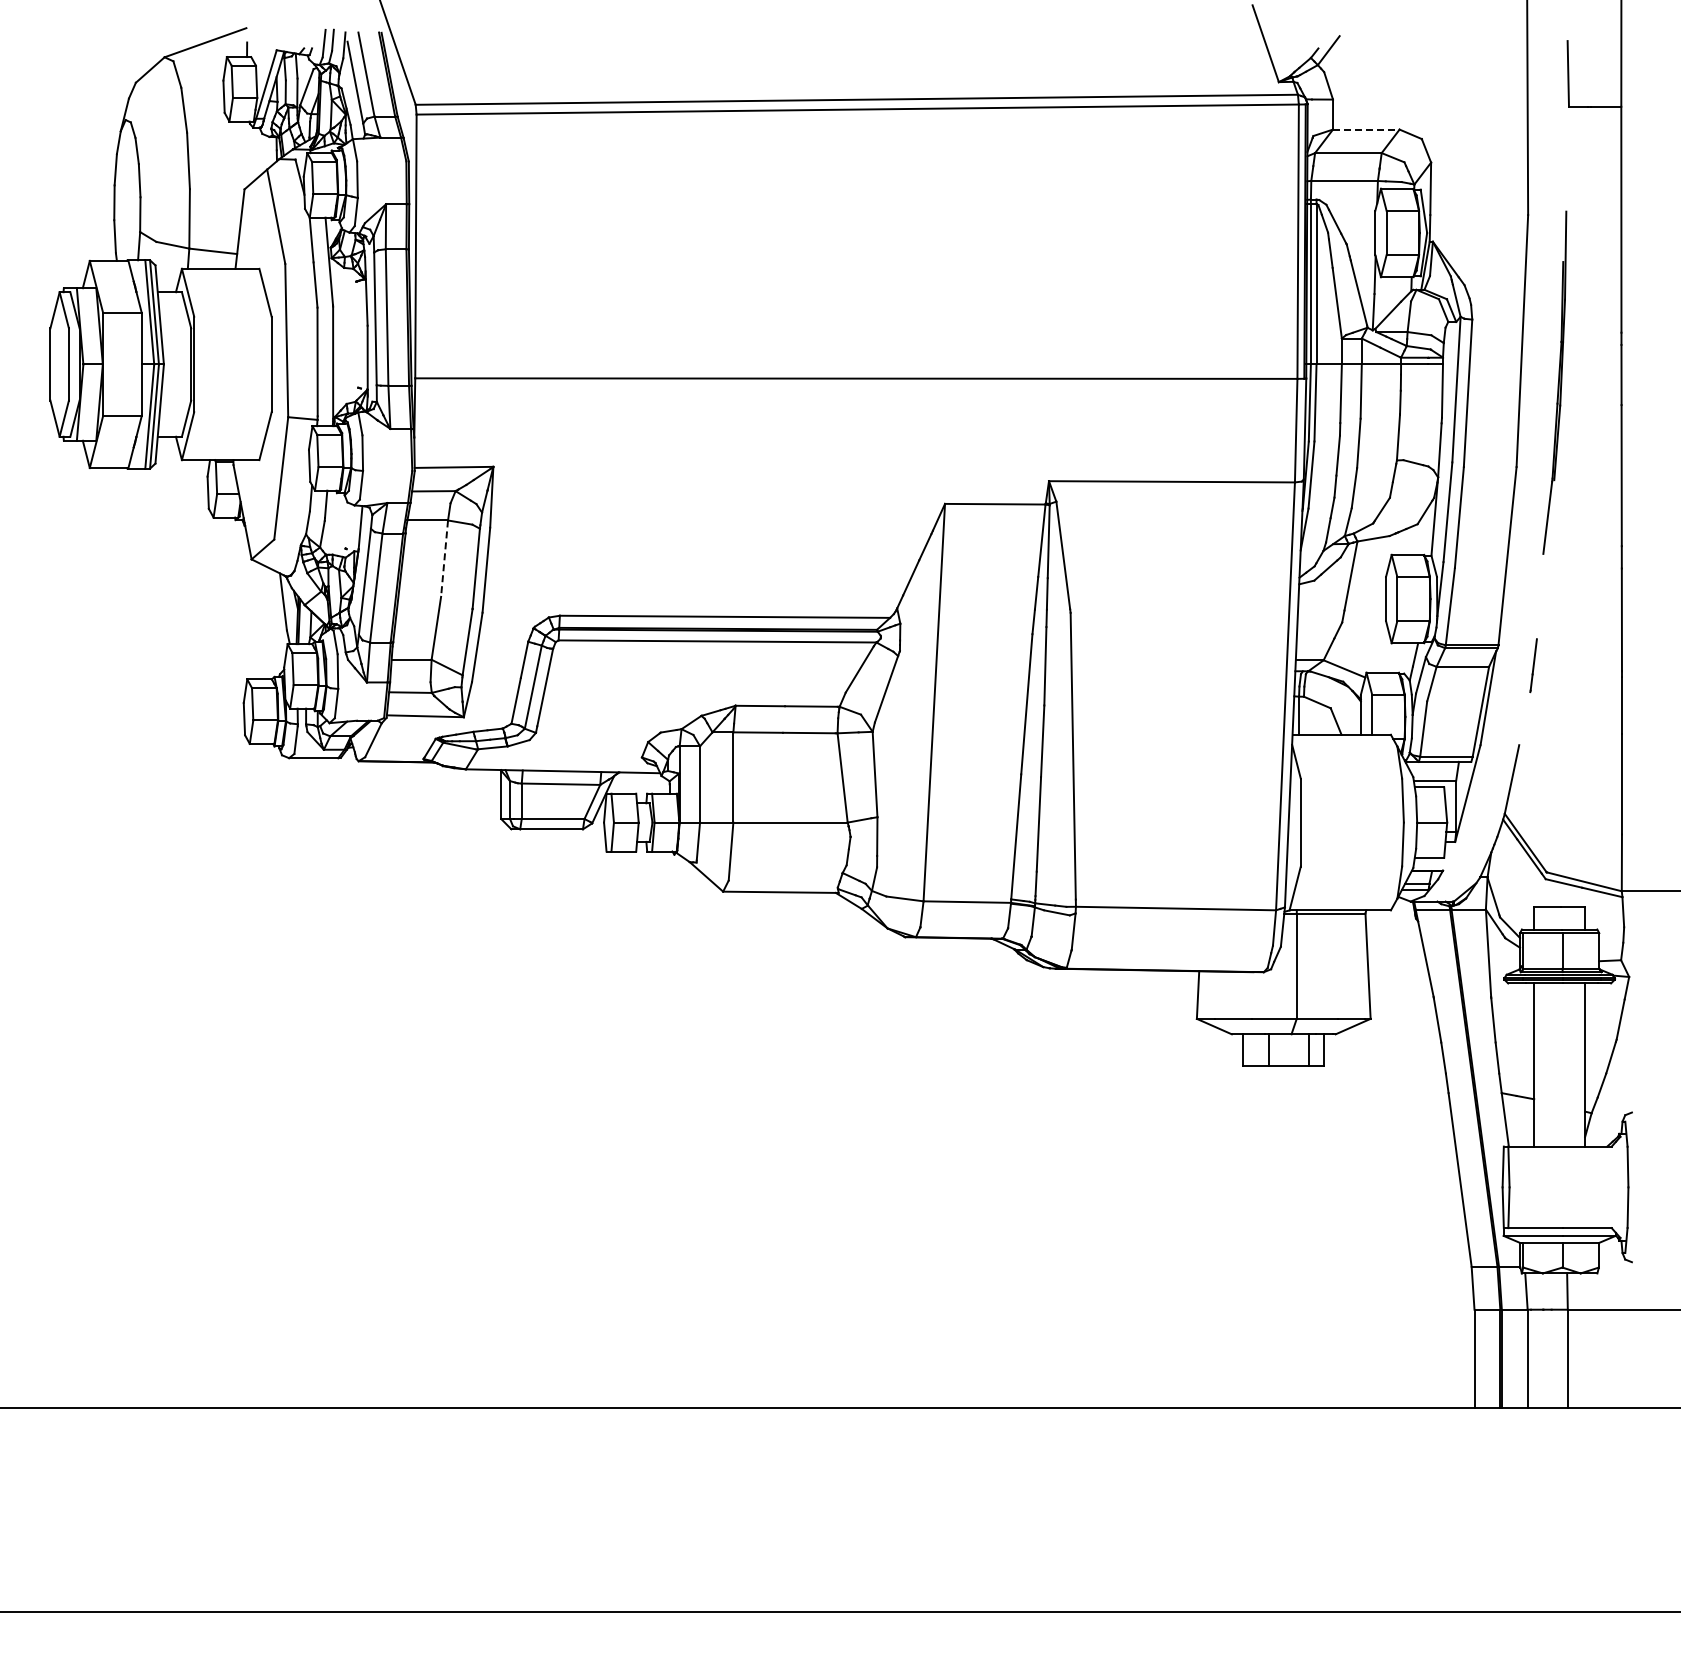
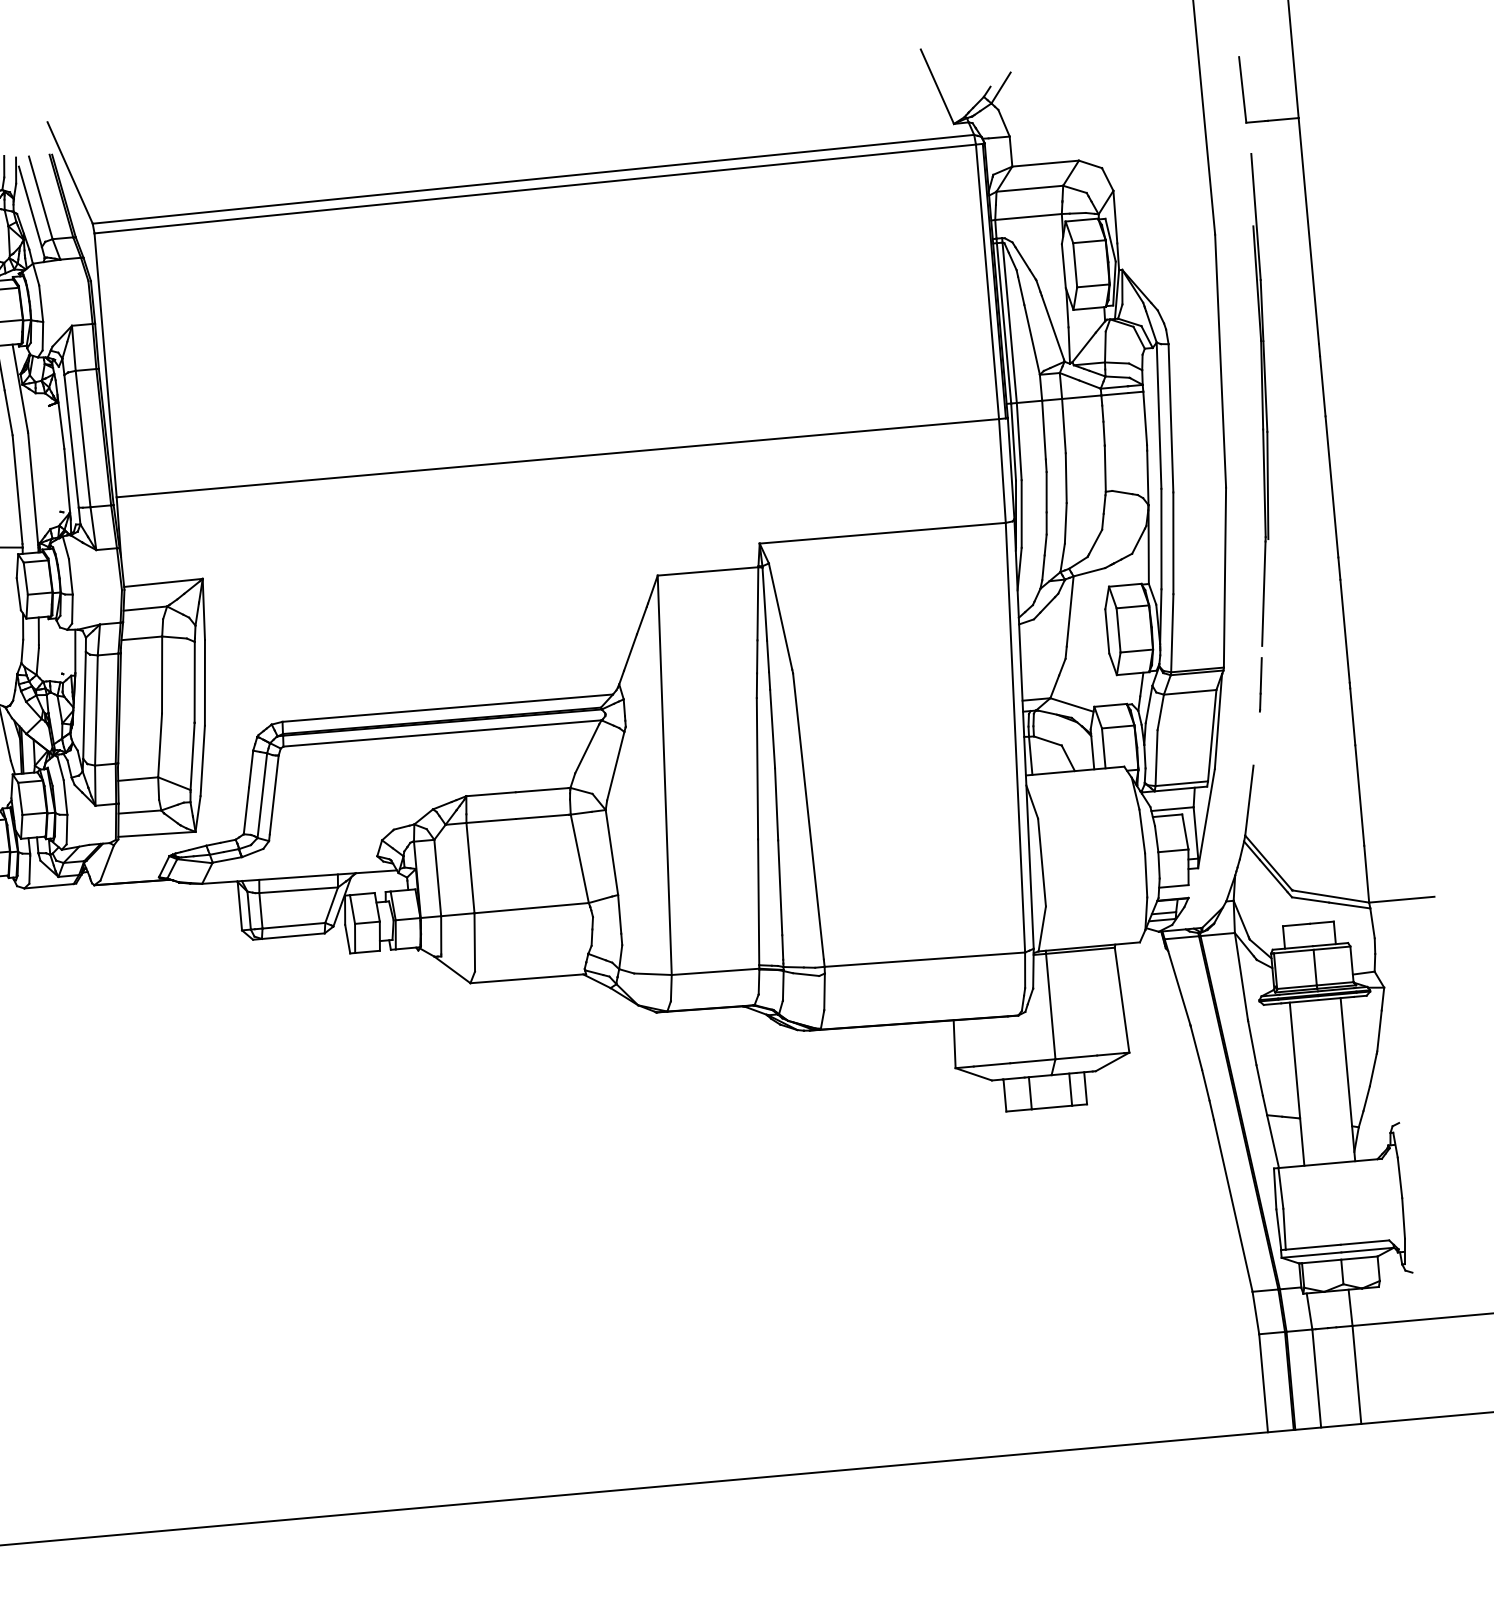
line: (1366, 129) -> (1045, 163), dashed -> solid
part: (1554, 382) -> (1256, 399), size x1.43
line: (444, 559) -> (162, 675), dashed -> solid

